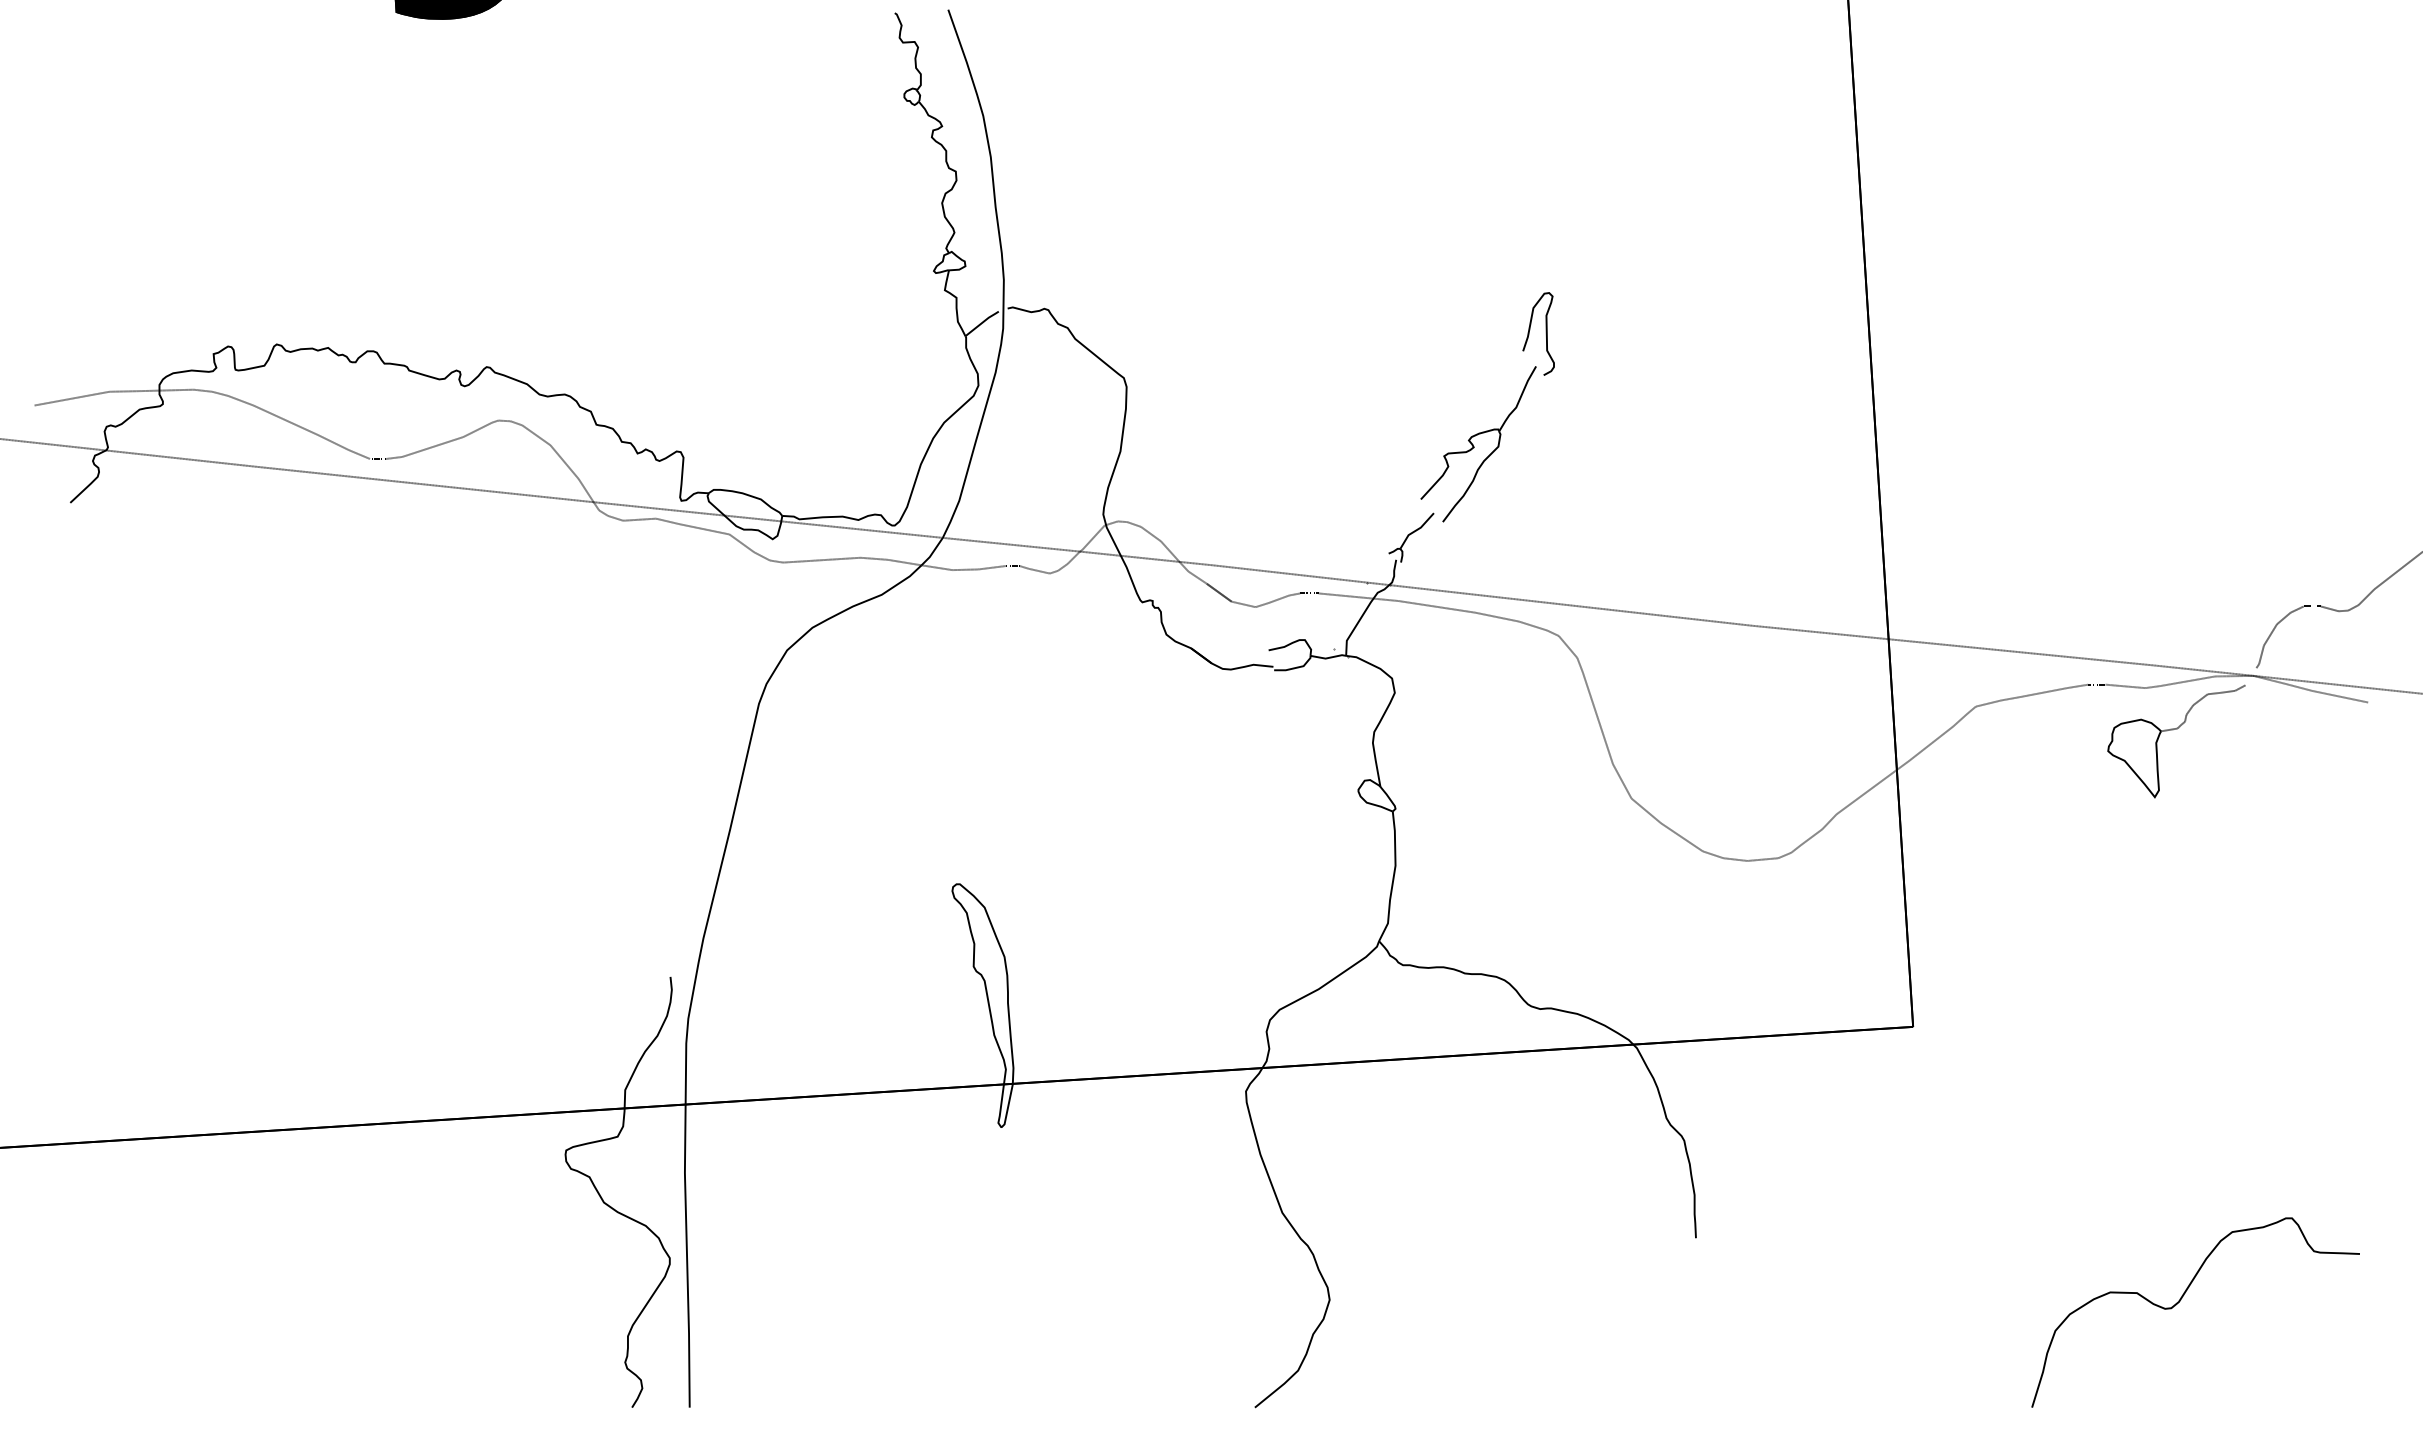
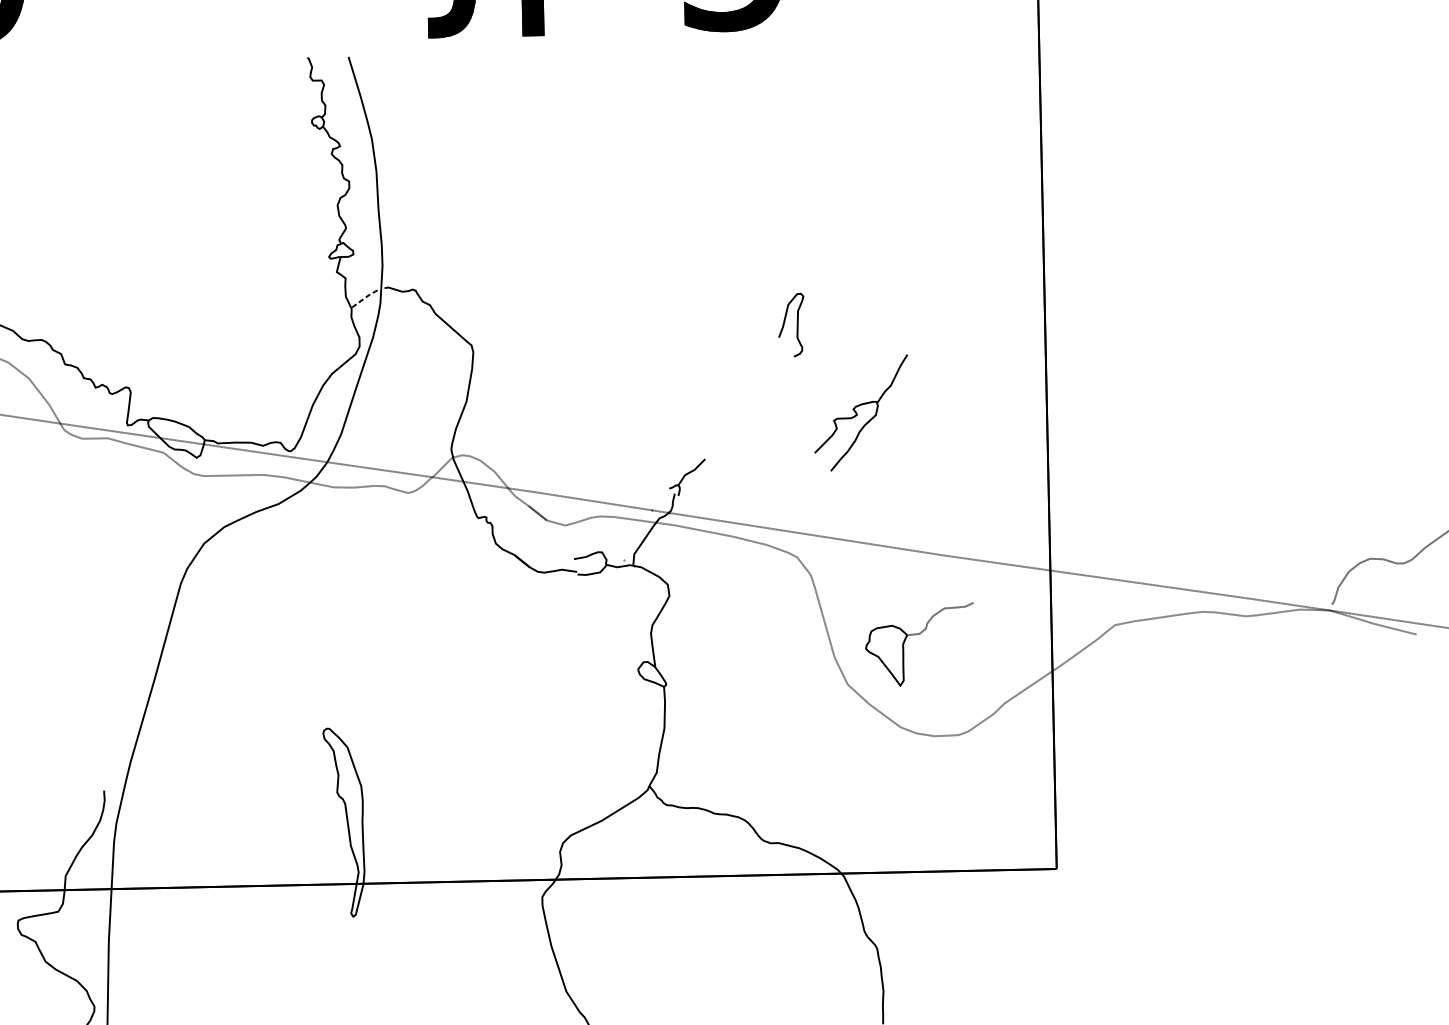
line: (982, 322) -> (364, 298), solid -> dashed
part: (1478, 444) -> (860, 412), moved
part: (2173, 730) -> (916, 635), moved

